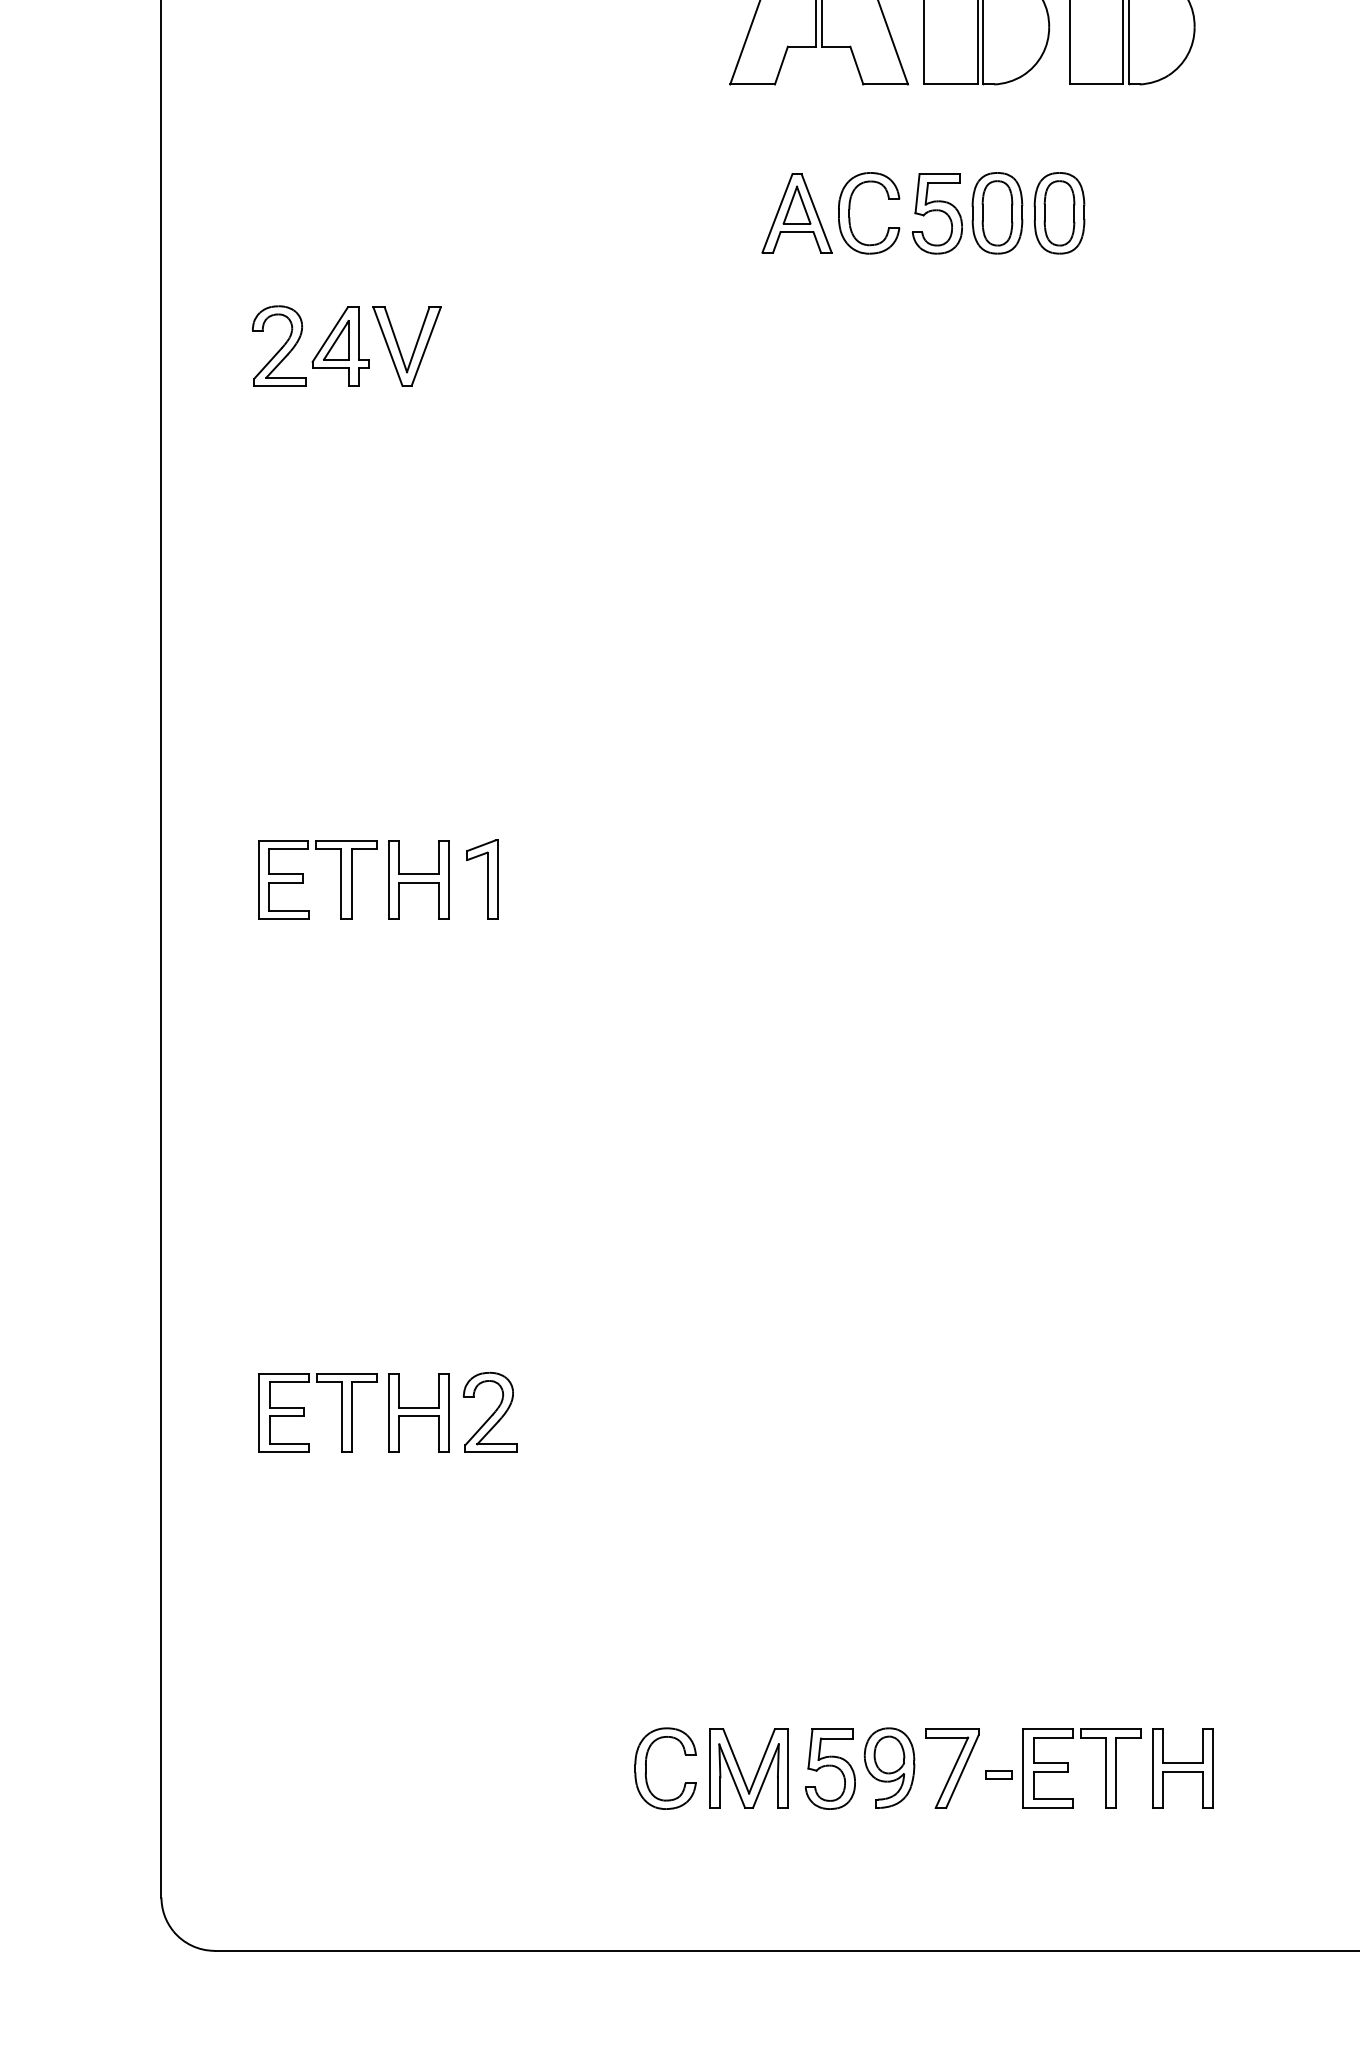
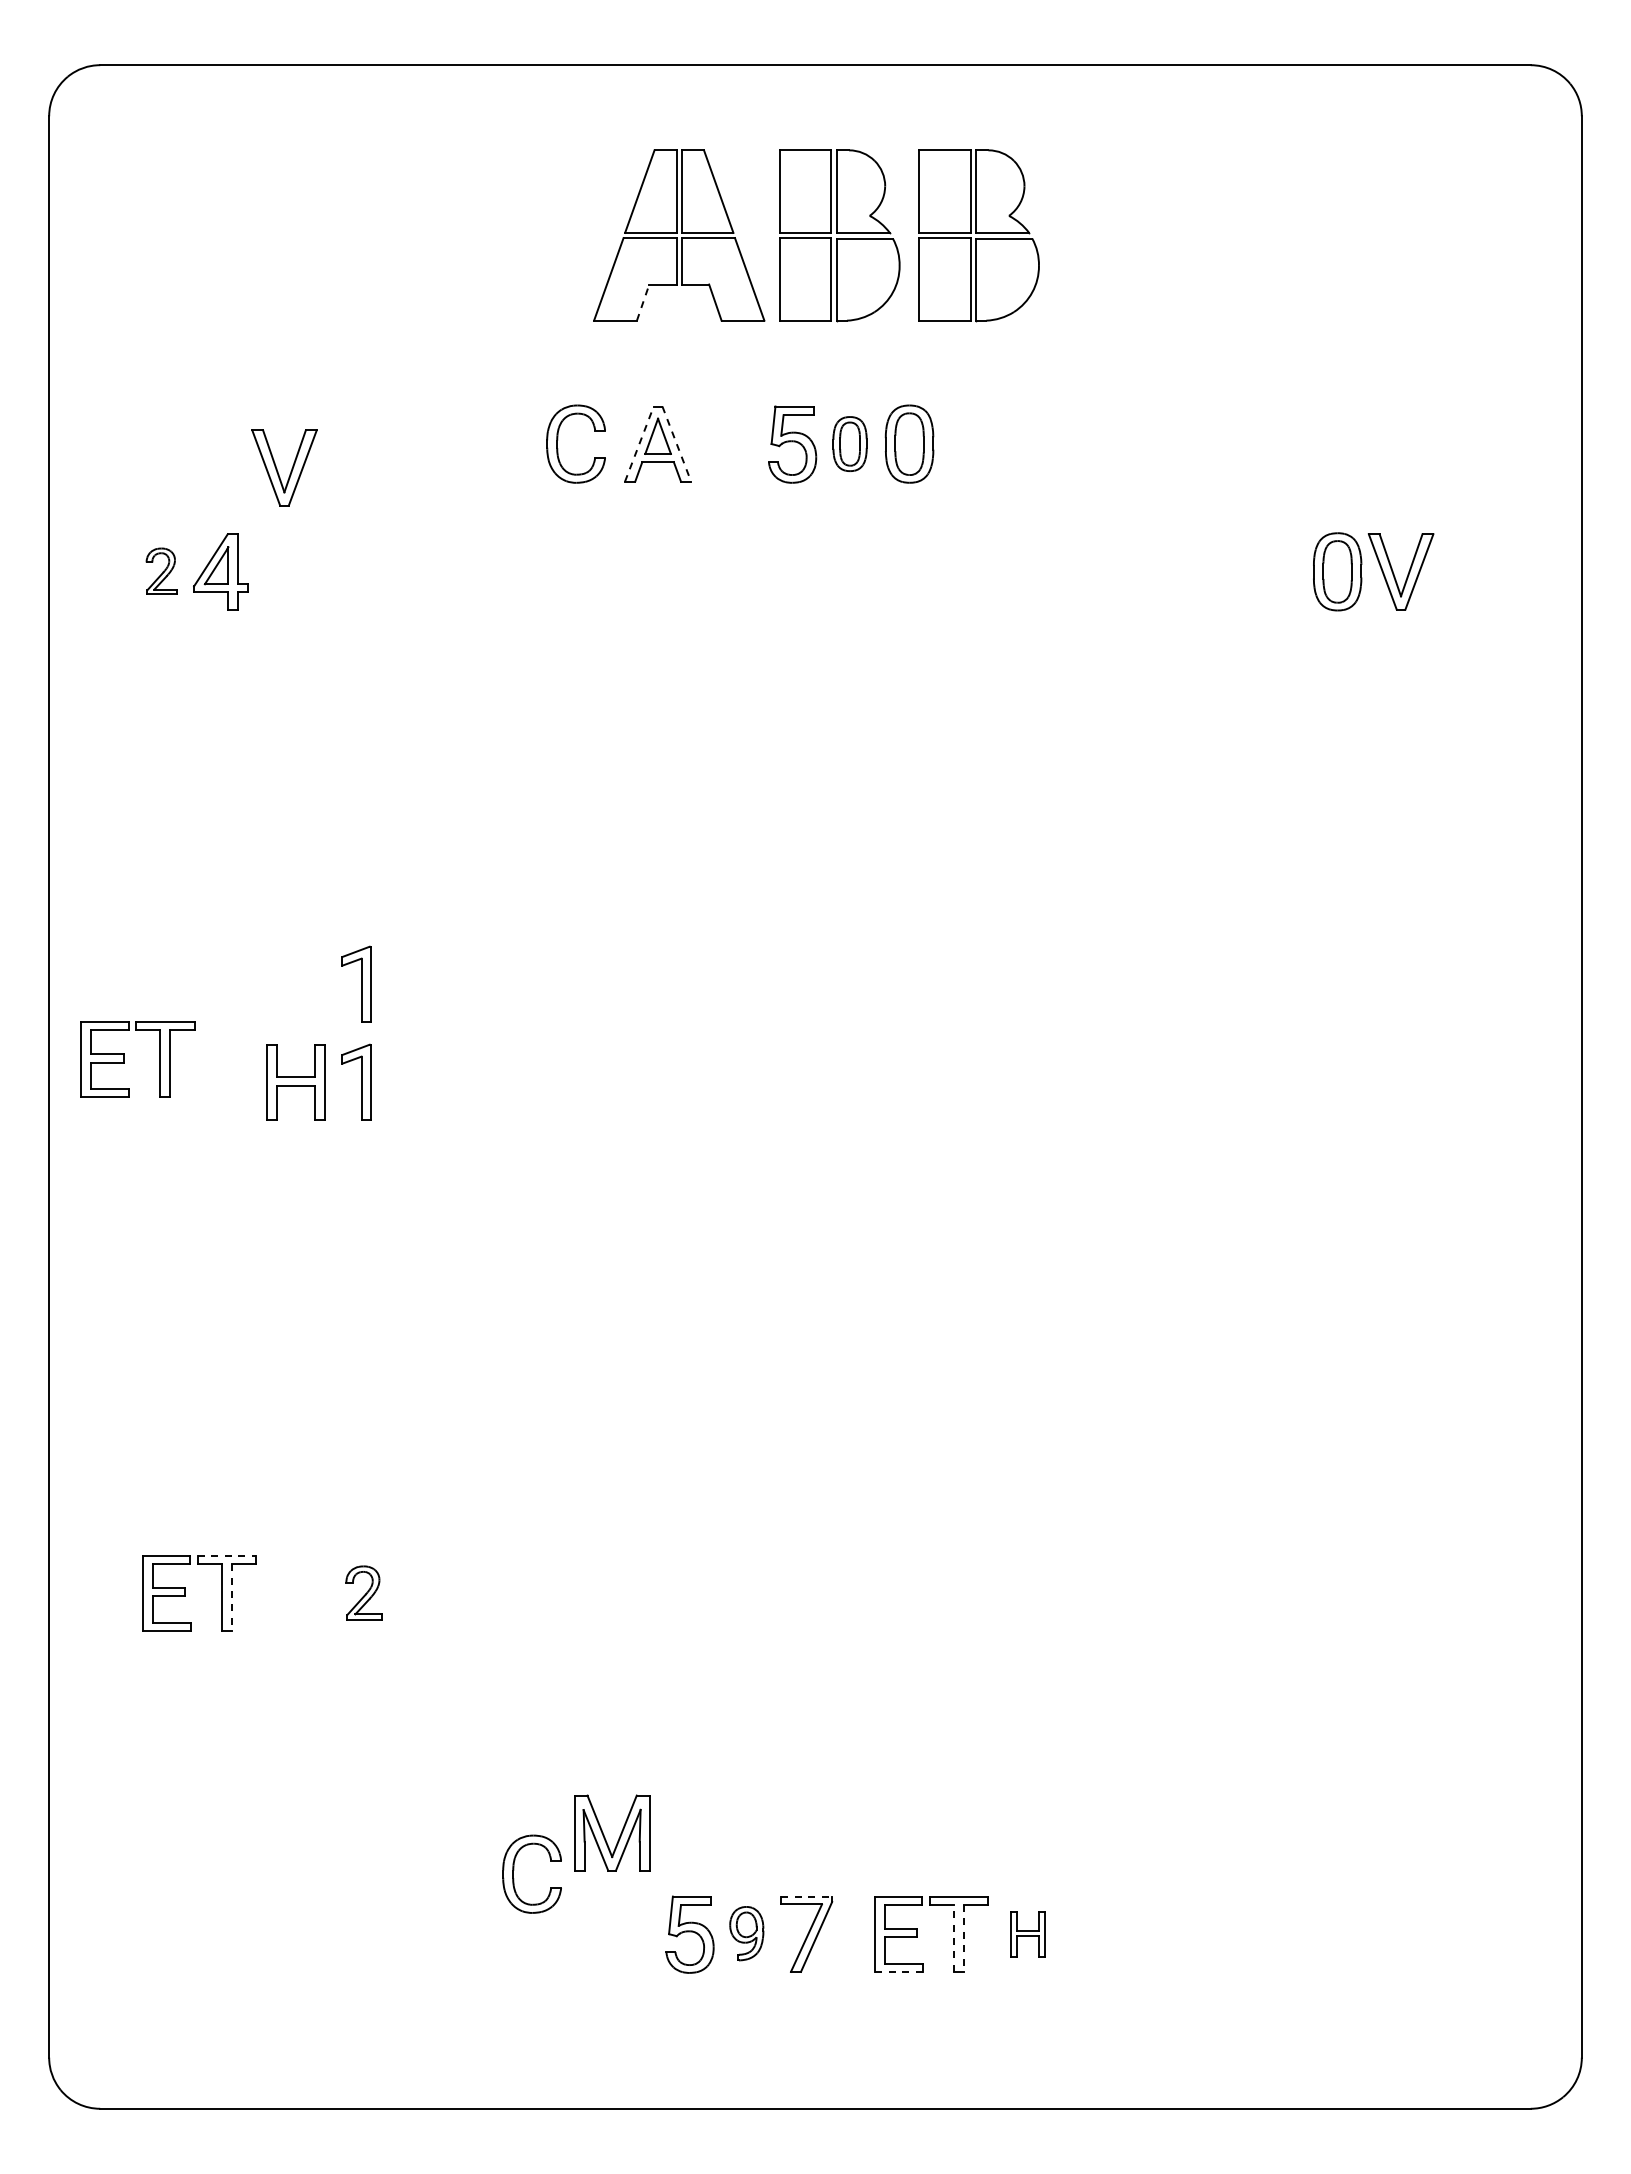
line: (781, 65) -> (643, 302), solid -> dashed
part: (850, 209) -> (558, 440), moved
line: (777, 212) -> (639, 443), solid -> dashed
part: (996, 212) -> (849, 443), size x0.7
line: (817, 213) -> (677, 444), solid -> dashed
part: (278, 346) -> (161, 571), size x0.6
part: (399, 347) -> (277, 468), moved
part: (482, 776) -> (356, 983), added
part: (303, 879) -> (124, 1059), moved
line: (347, 1374) -> (227, 1556), solid -> dashed
part: (489, 1411) -> (363, 1592), size x0.7
part: (418, 1413) -> (295, 1593), removed
line: (351, 1417) -> (231, 1597), solid -> dashed
line: (953, 1729) -> (807, 1896), solid -> dashed
part: (647, 1764) -> (514, 1870), moved
part: (889, 1767) -> (746, 1933), size x0.7
part: (1182, 1768) -> (1027, 1934), size x0.6
part: (756, 1771) -> (619, 1835), moved
line: (1105, 1773) -> (953, 1938), solid -> dashed
line: (1115, 1773) -> (963, 1938), solid -> dashed
part: (998, 1774) -> (851, 1939), removed
line: (1047, 1807) -> (898, 1971), solid -> dashed

